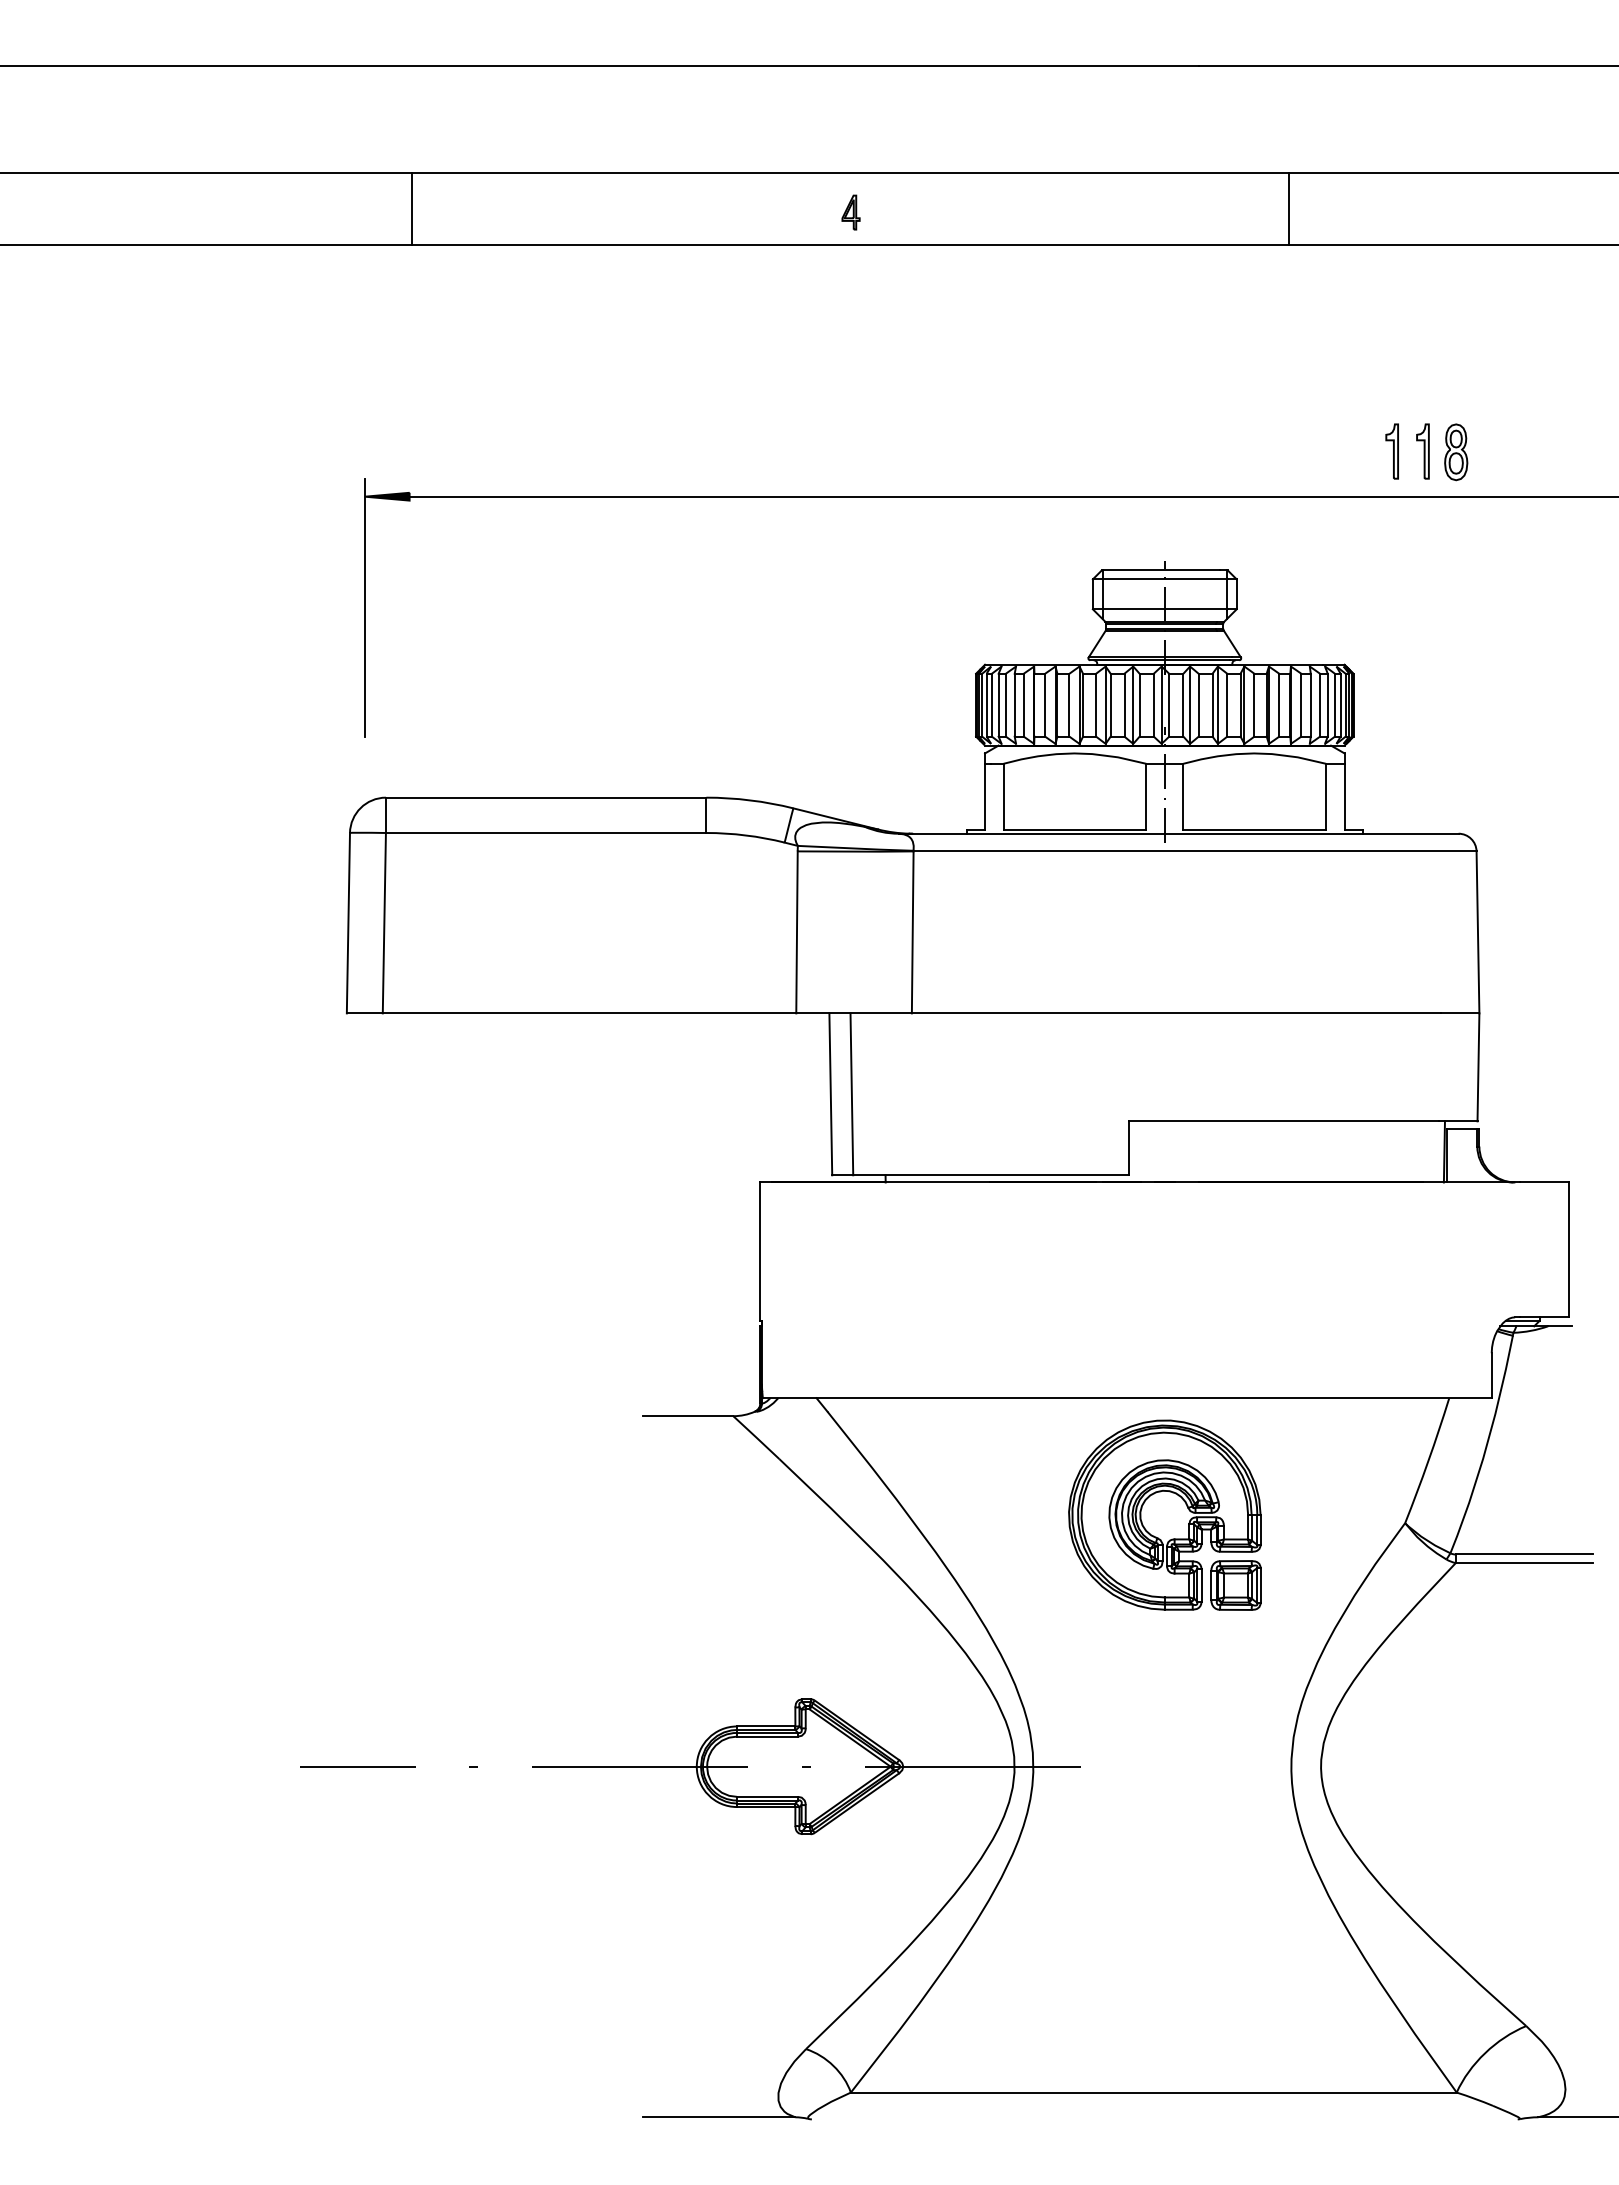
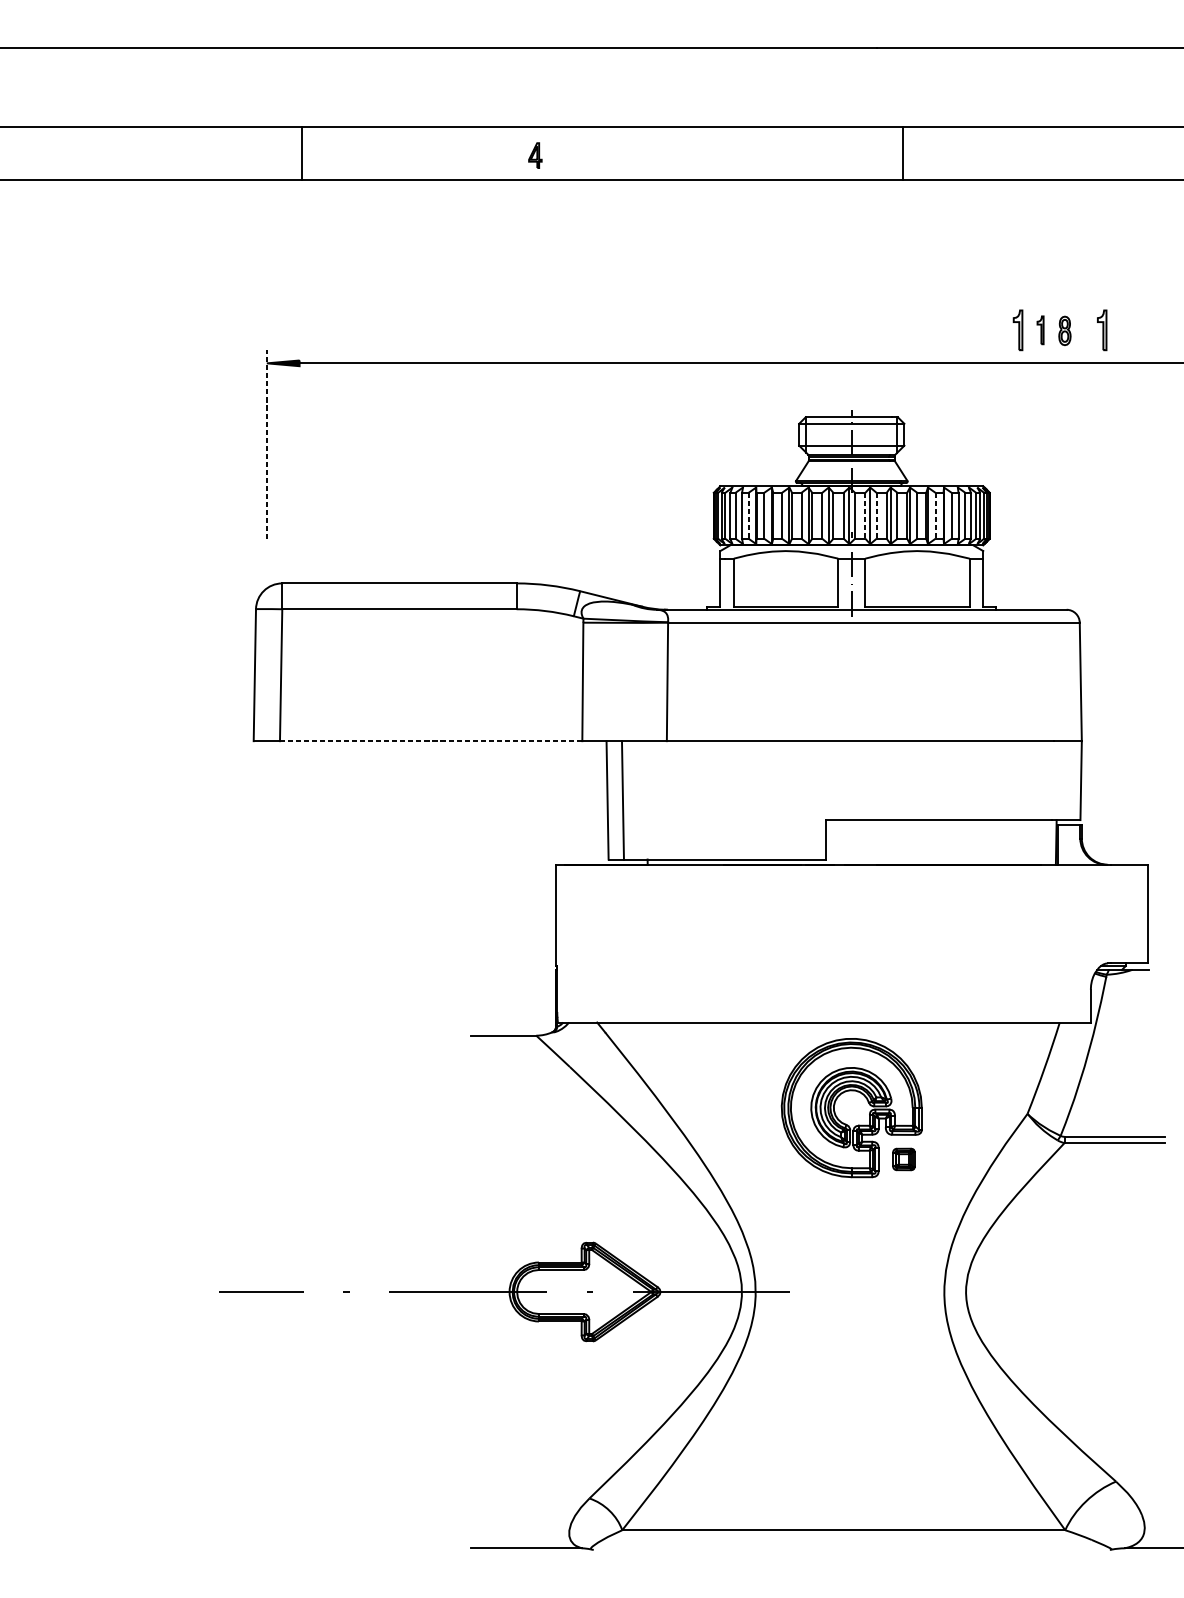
line: (1288, 209) -> (902, 153), moved
part: (850, 212) -> (534, 155), moved
part: (1422, 451) -> (1040, 330), size x0.7
part: (1506, 451) -> (1101, 330), added
part: (1456, 452) -> (1065, 331), size x0.7
line: (364, 607) -> (266, 444), solid -> dashed
line: (1023, 705) -> (748, 516), solid -> dashed
line: (1183, 705) -> (865, 516), solid -> dashed
line: (1198, 705) -> (876, 516), solid -> dashed
line: (1279, 705) -> (935, 516), solid -> dashed
line: (589, 1013) -> (431, 741), solid -> dashed
part: (1235, 1585) -> (903, 1159), size x0.6

